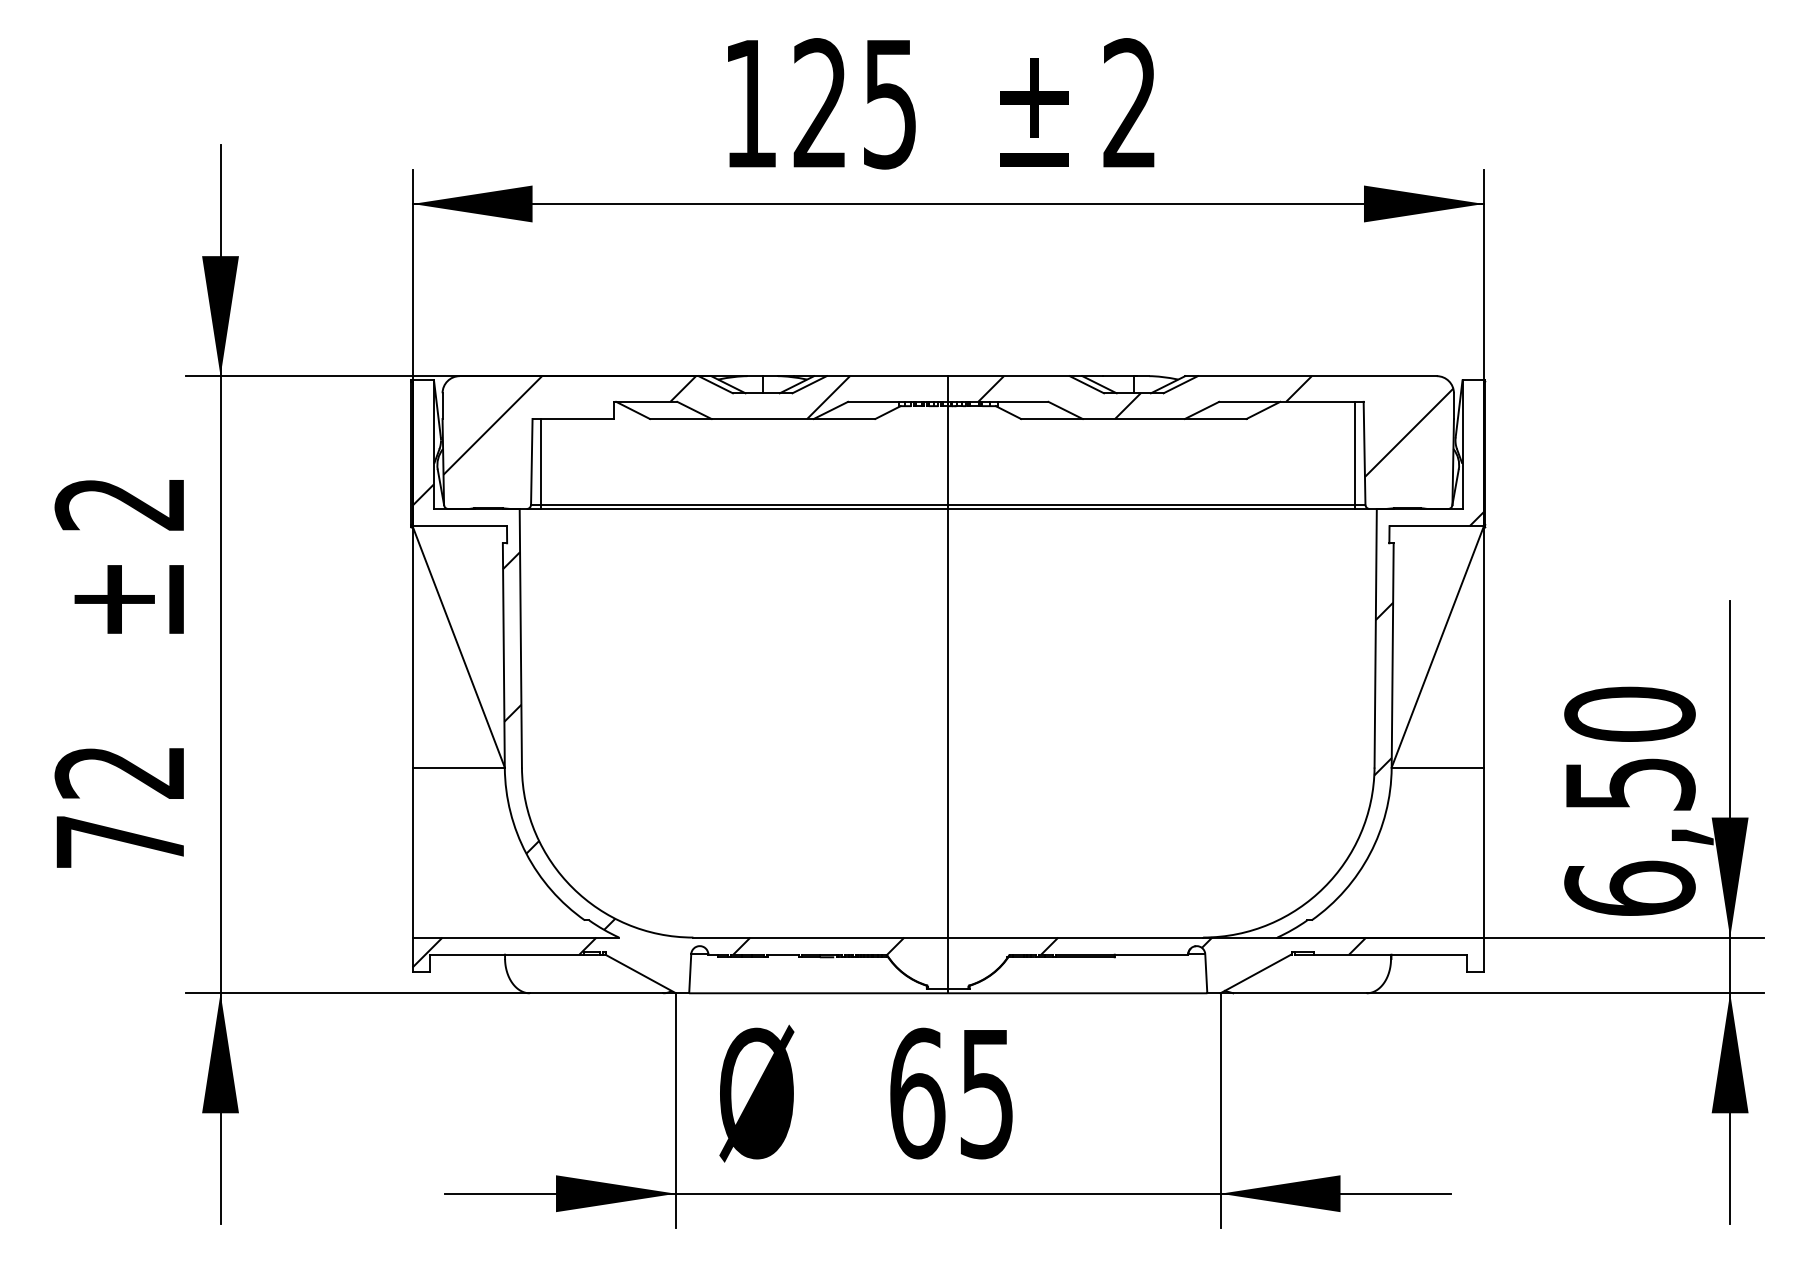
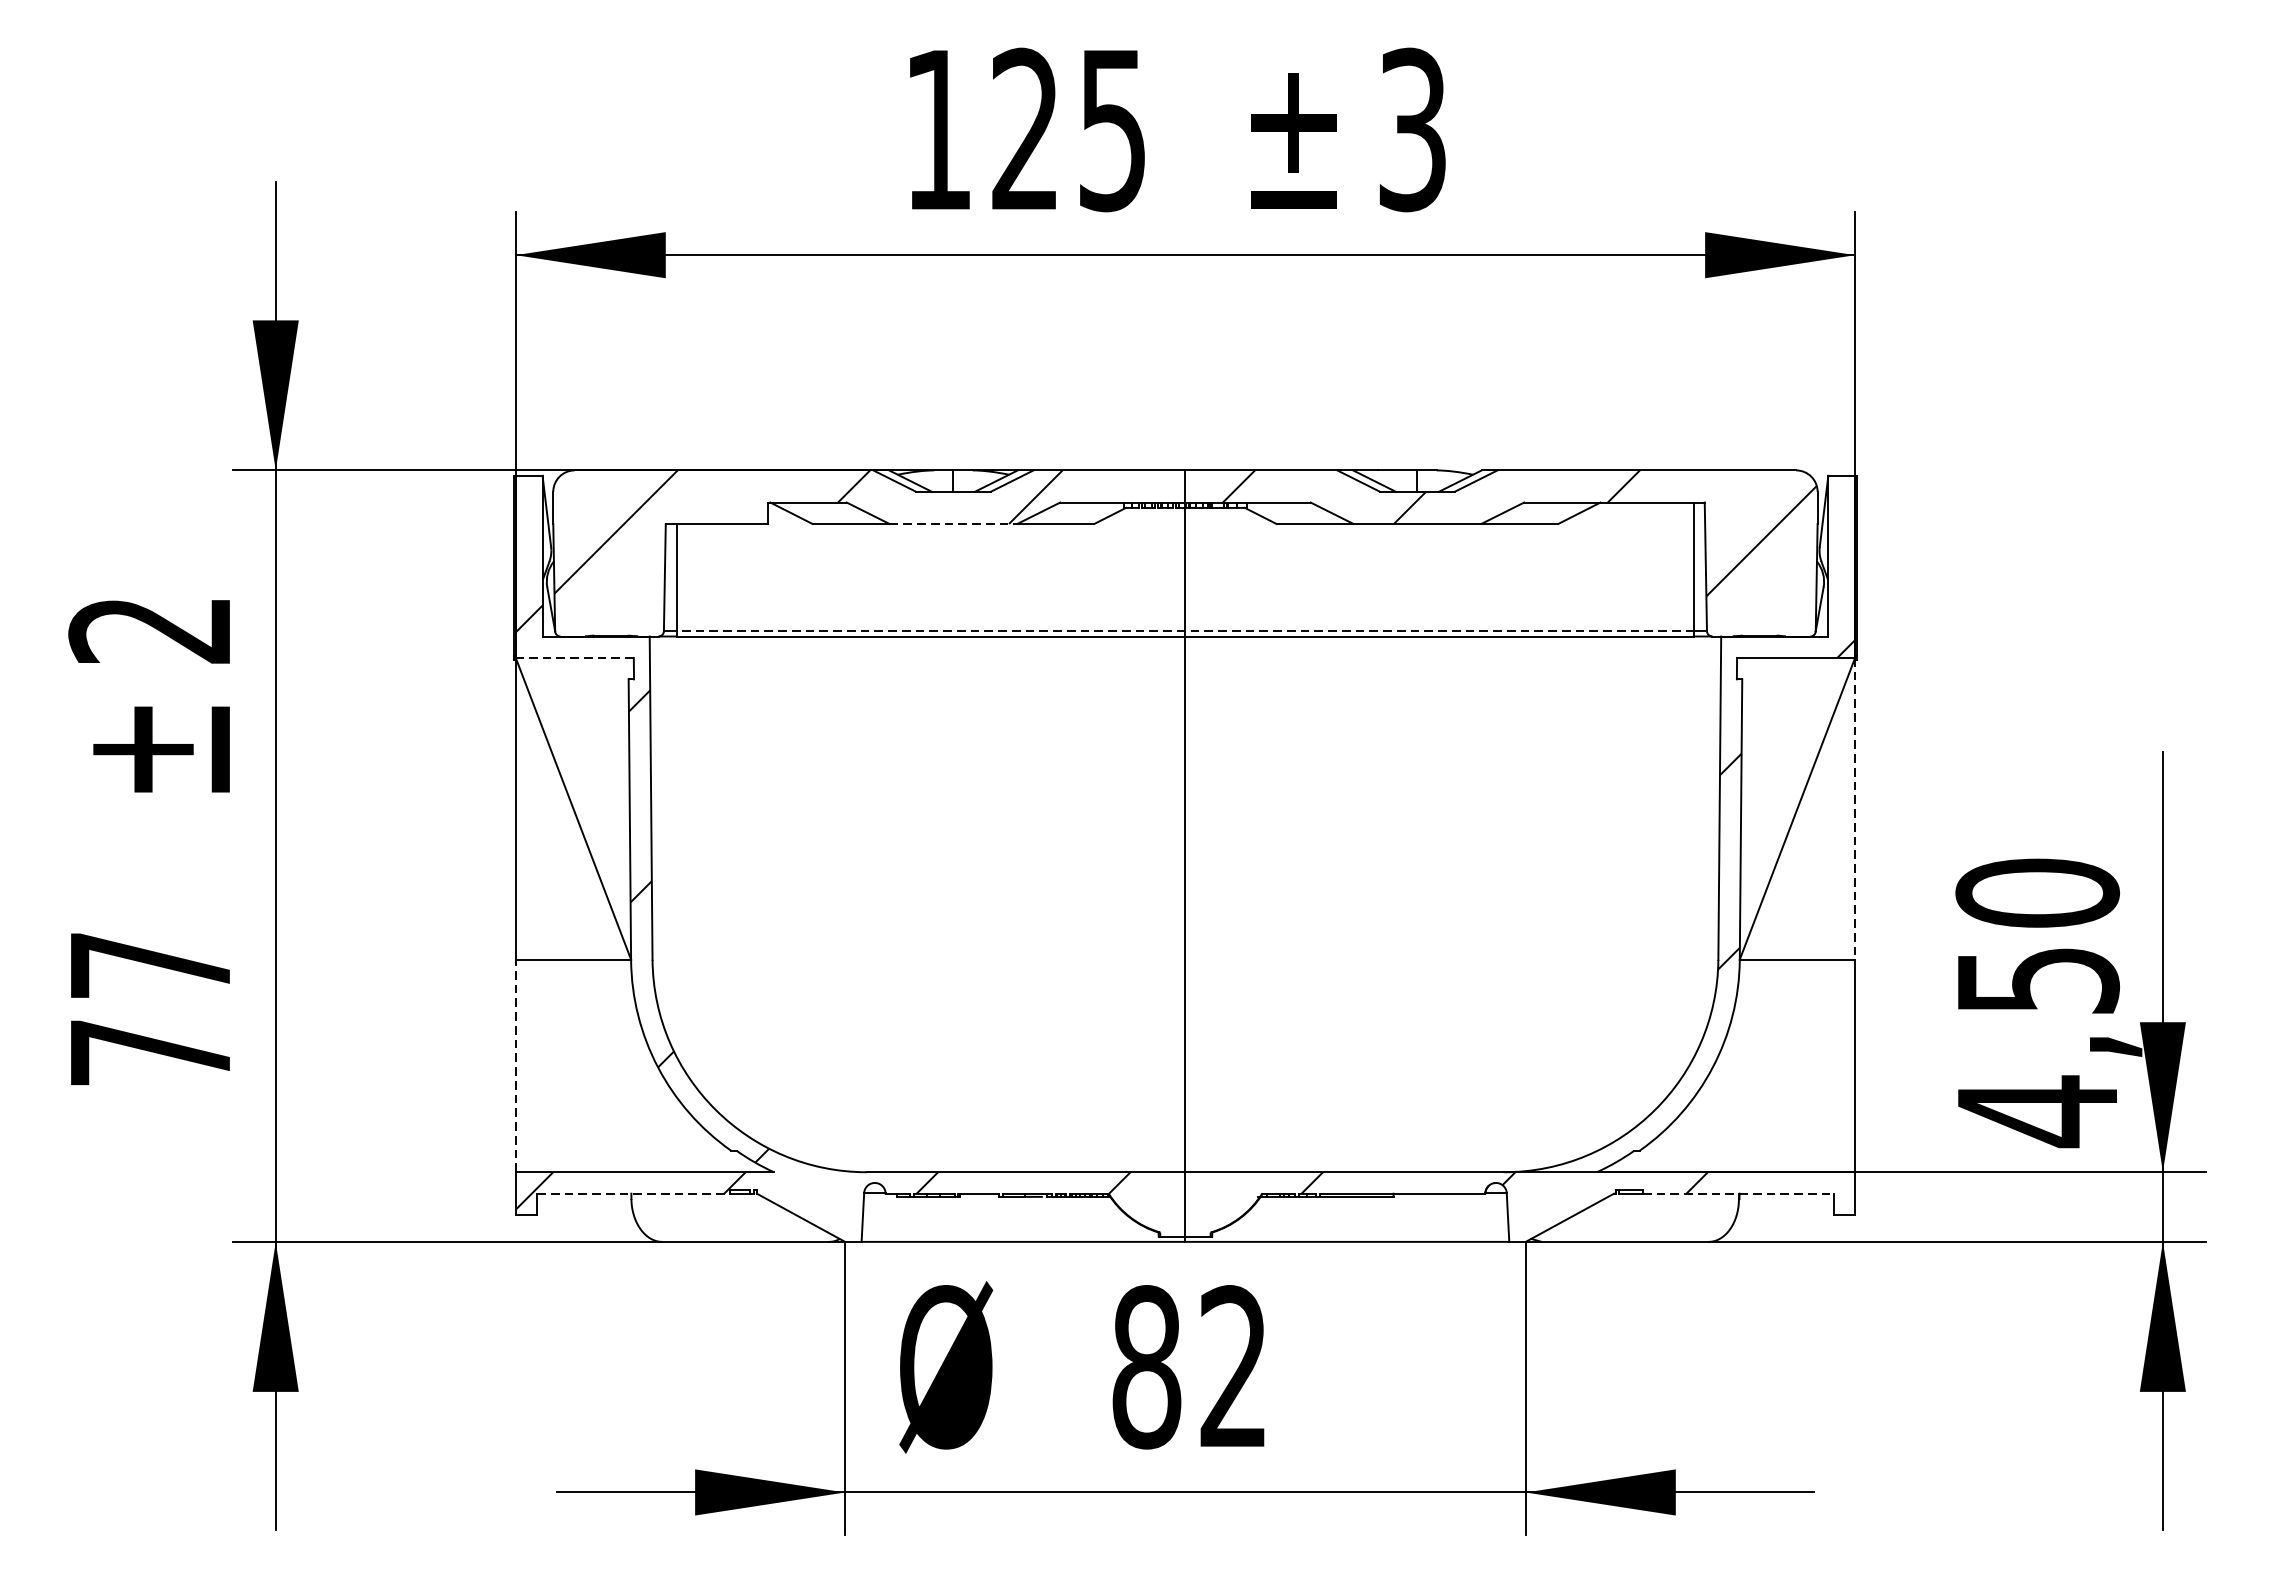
text: (1129, 103) -> (1412, 129), 2 -> 3
line: (763, 419) -> (954, 524), solid -> dashed
line: (947, 504) -> (1184, 630), solid -> dashed
line: (459, 526) -> (574, 658), solid -> dashed
line: (1483, 646) -> (1854, 808), solid -> dashed
text: (118, 772) -> (148, 965), 72 -> 77
line: (412, 852) -> (515, 1065), solid -> dashed
text: (1629, 889) -> (2037, 1112), 6,50 -> 4,50
line: (507, 954) -> (634, 1193), solid -> dashed
line: (1390, 954) -> (1738, 1193), solid -> dashed
text: (951, 1093) -> (1189, 1367), 65 -> 82

